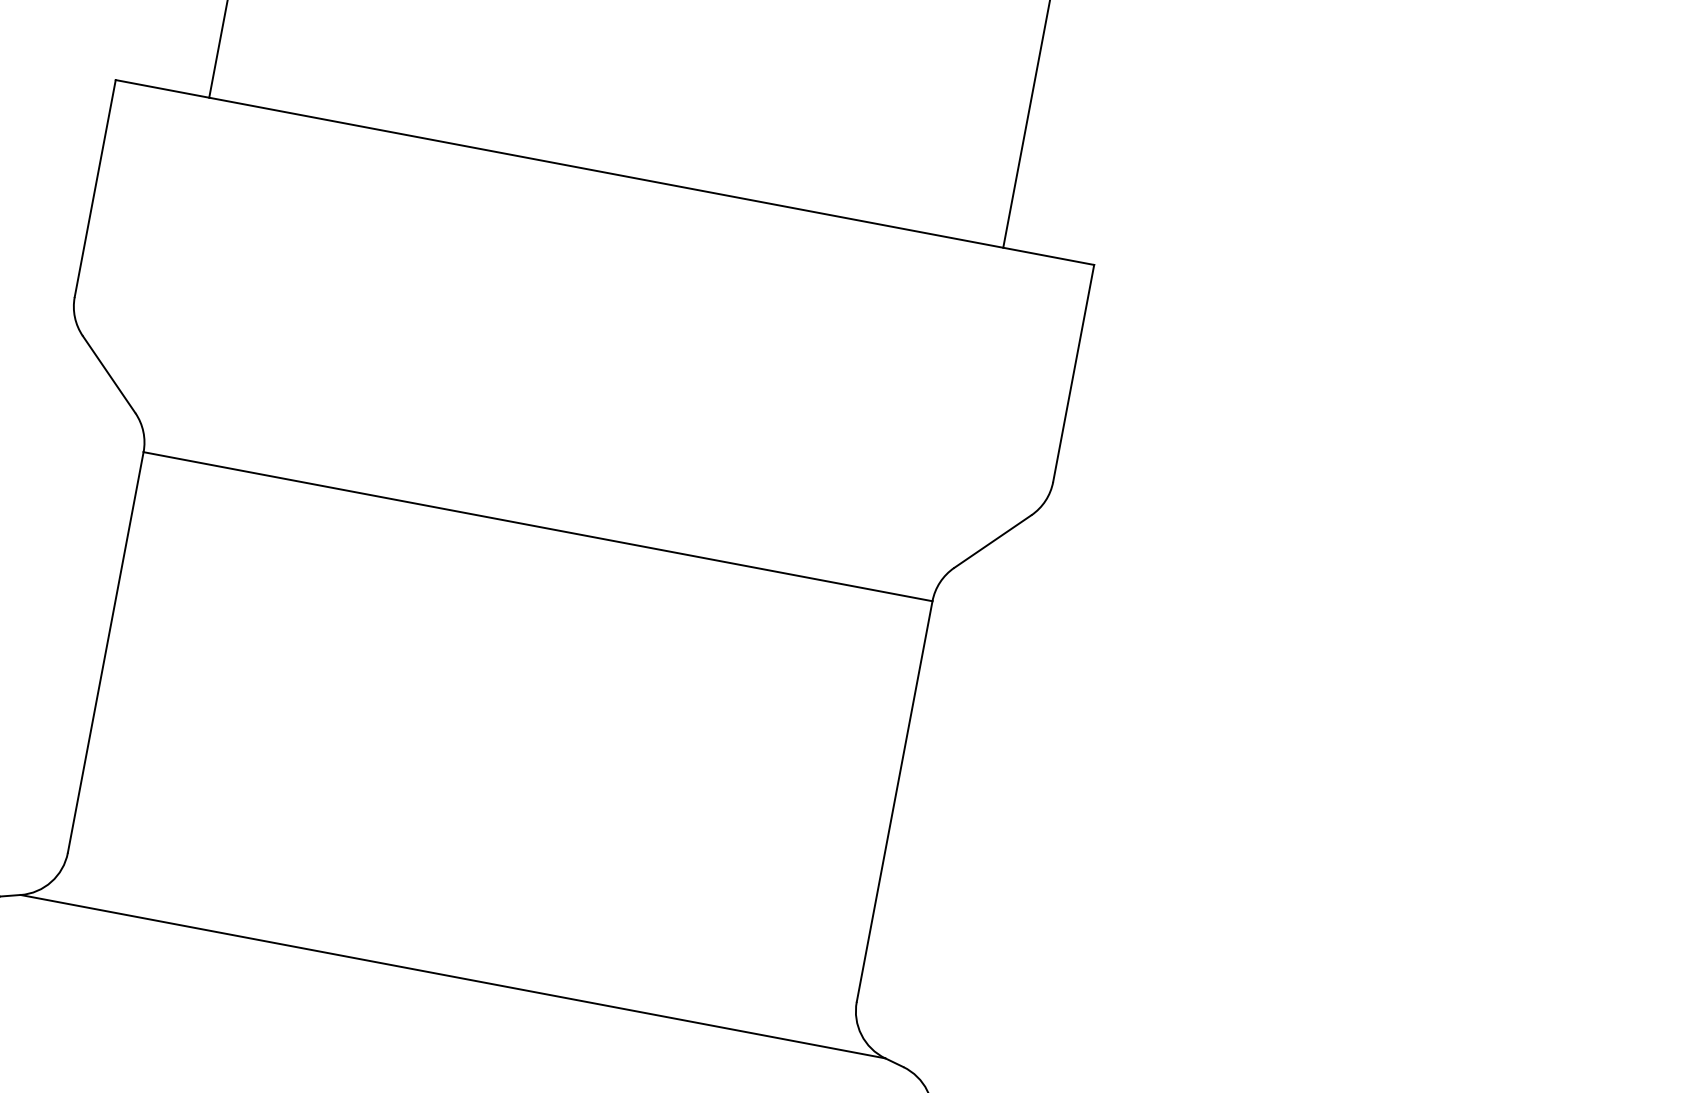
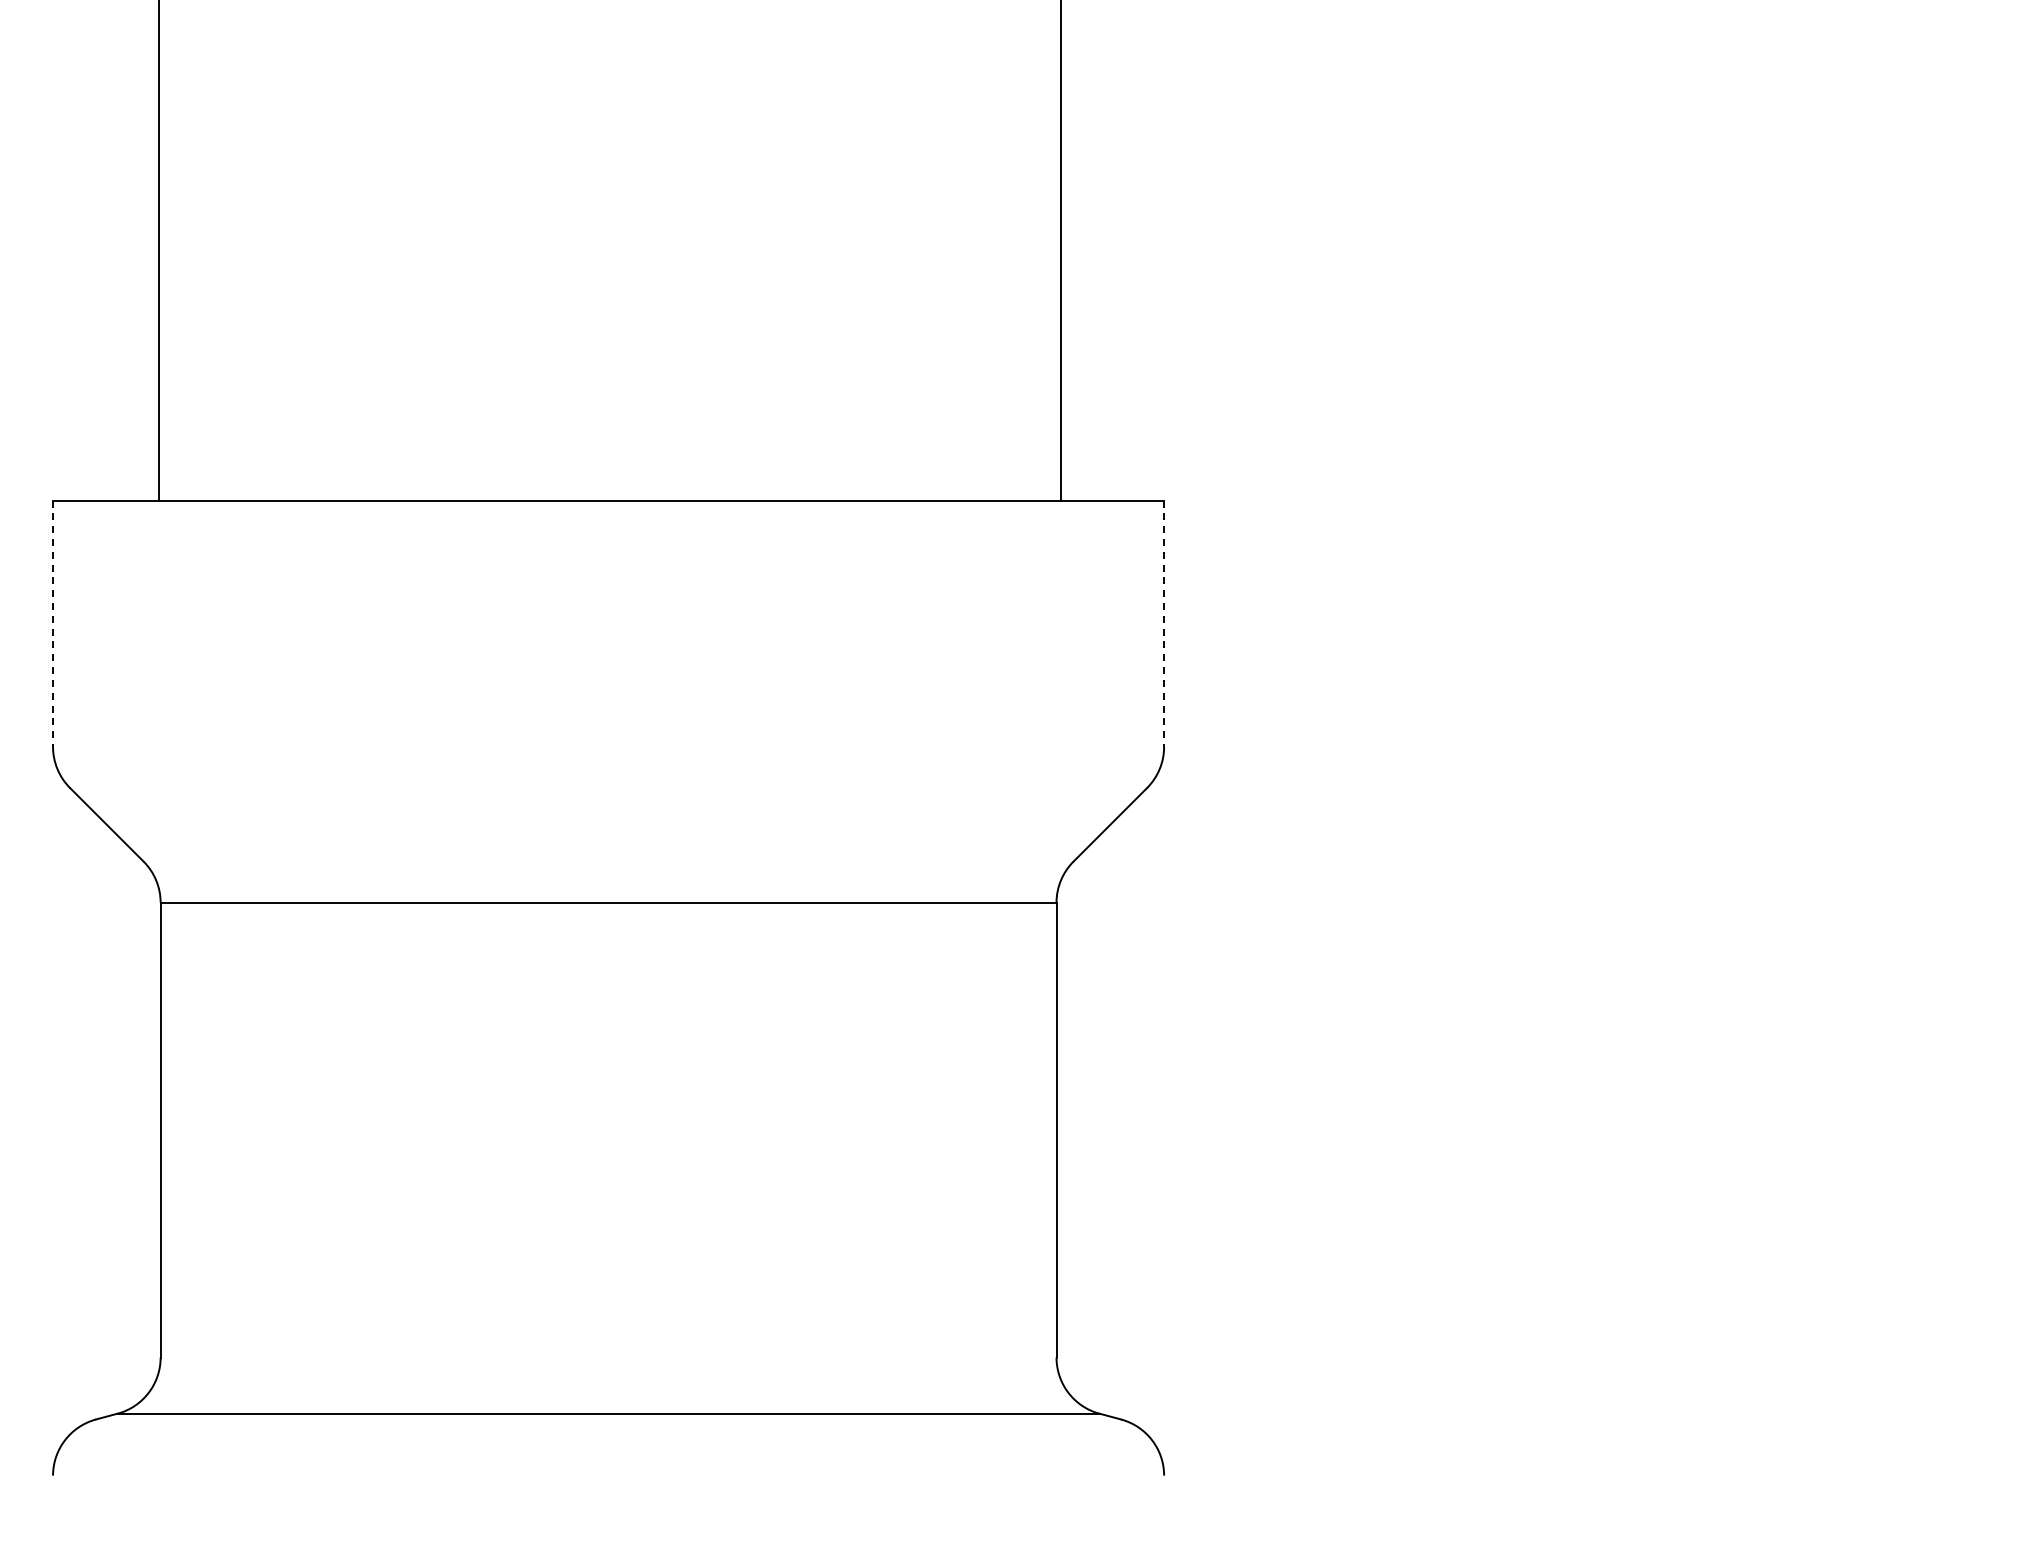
line: (95, 189) -> (53, 624), solid -> dashed
line: (1073, 374) -> (1164, 624), solid -> dashed

